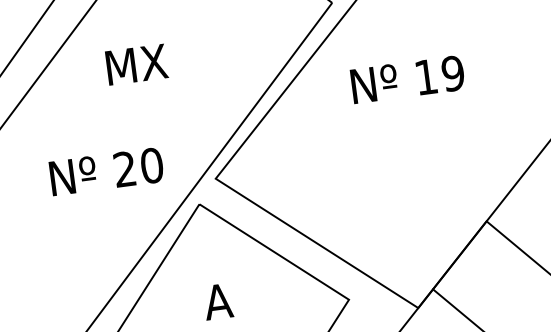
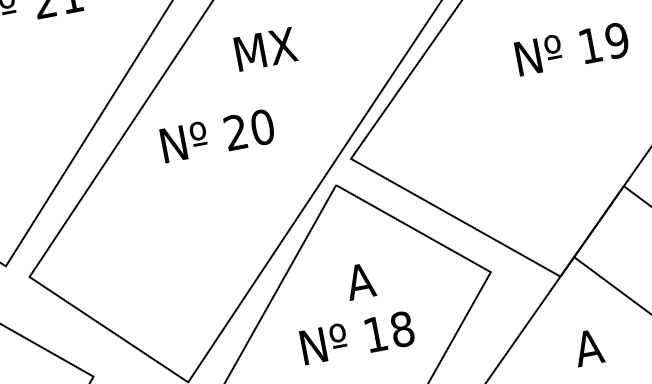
text: (406, 79) -> (570, 49), moved
text: (105, 172) -> (216, 136), moved

